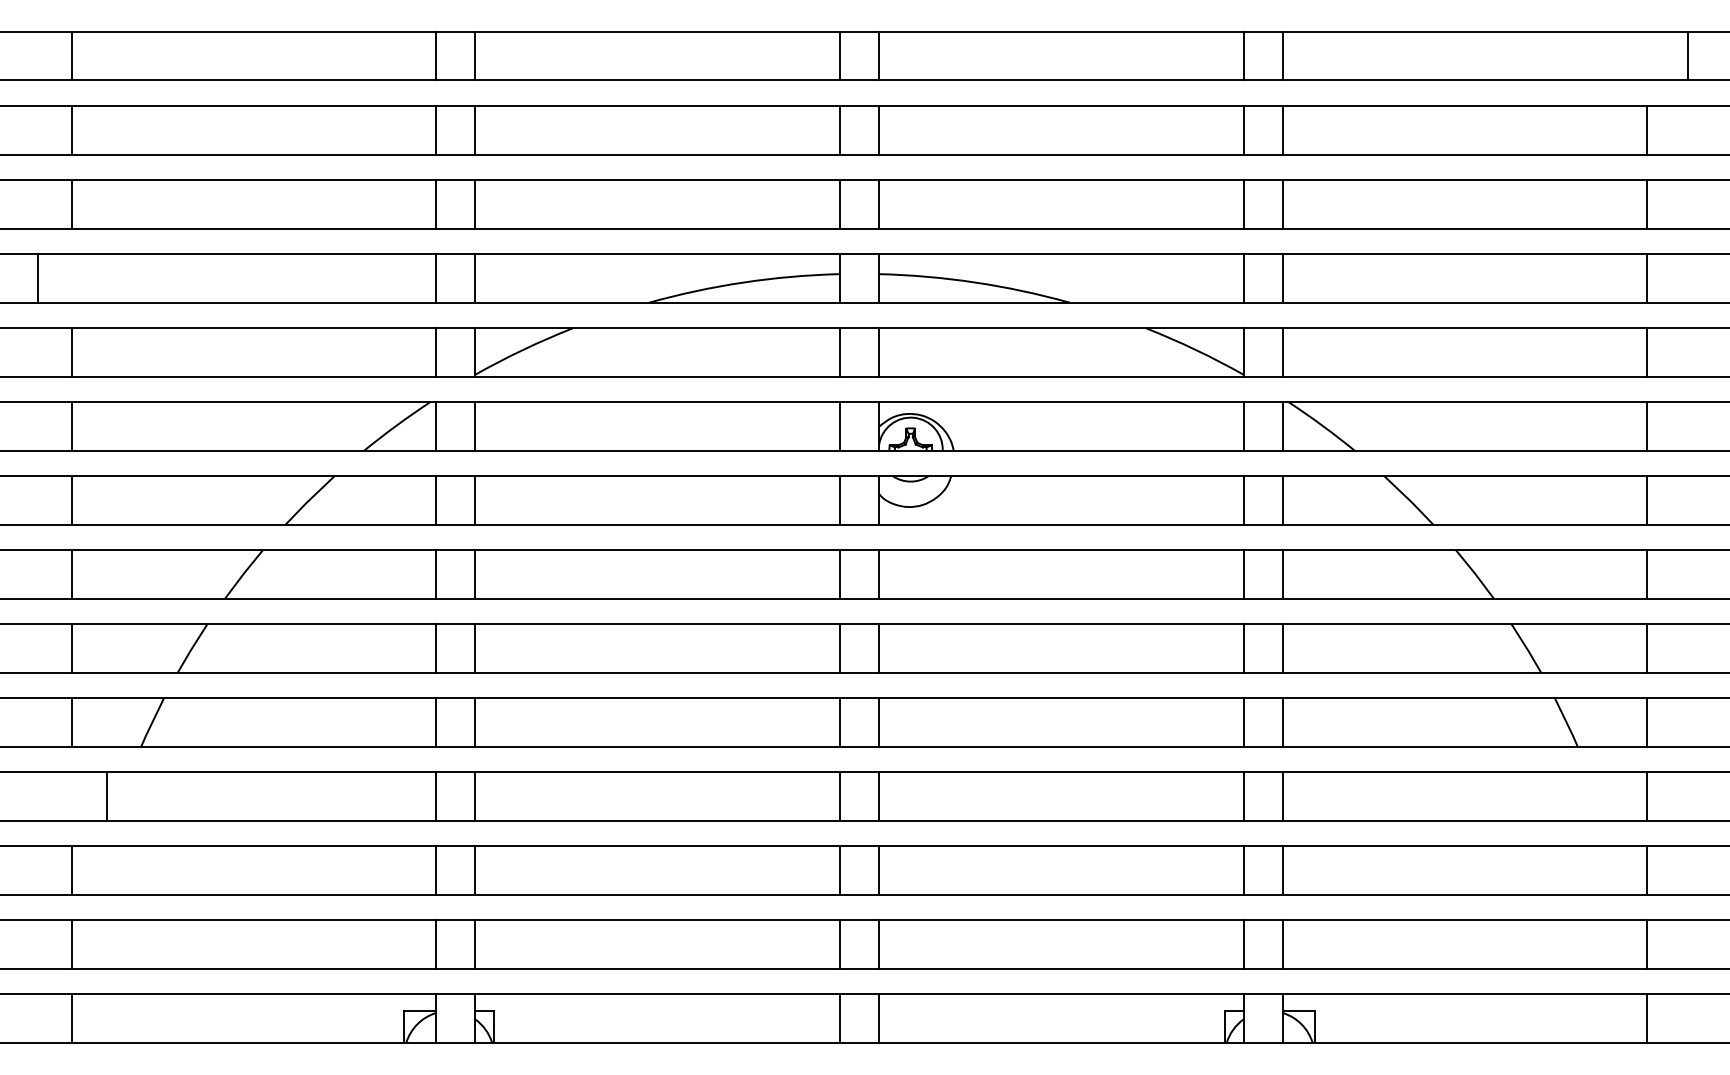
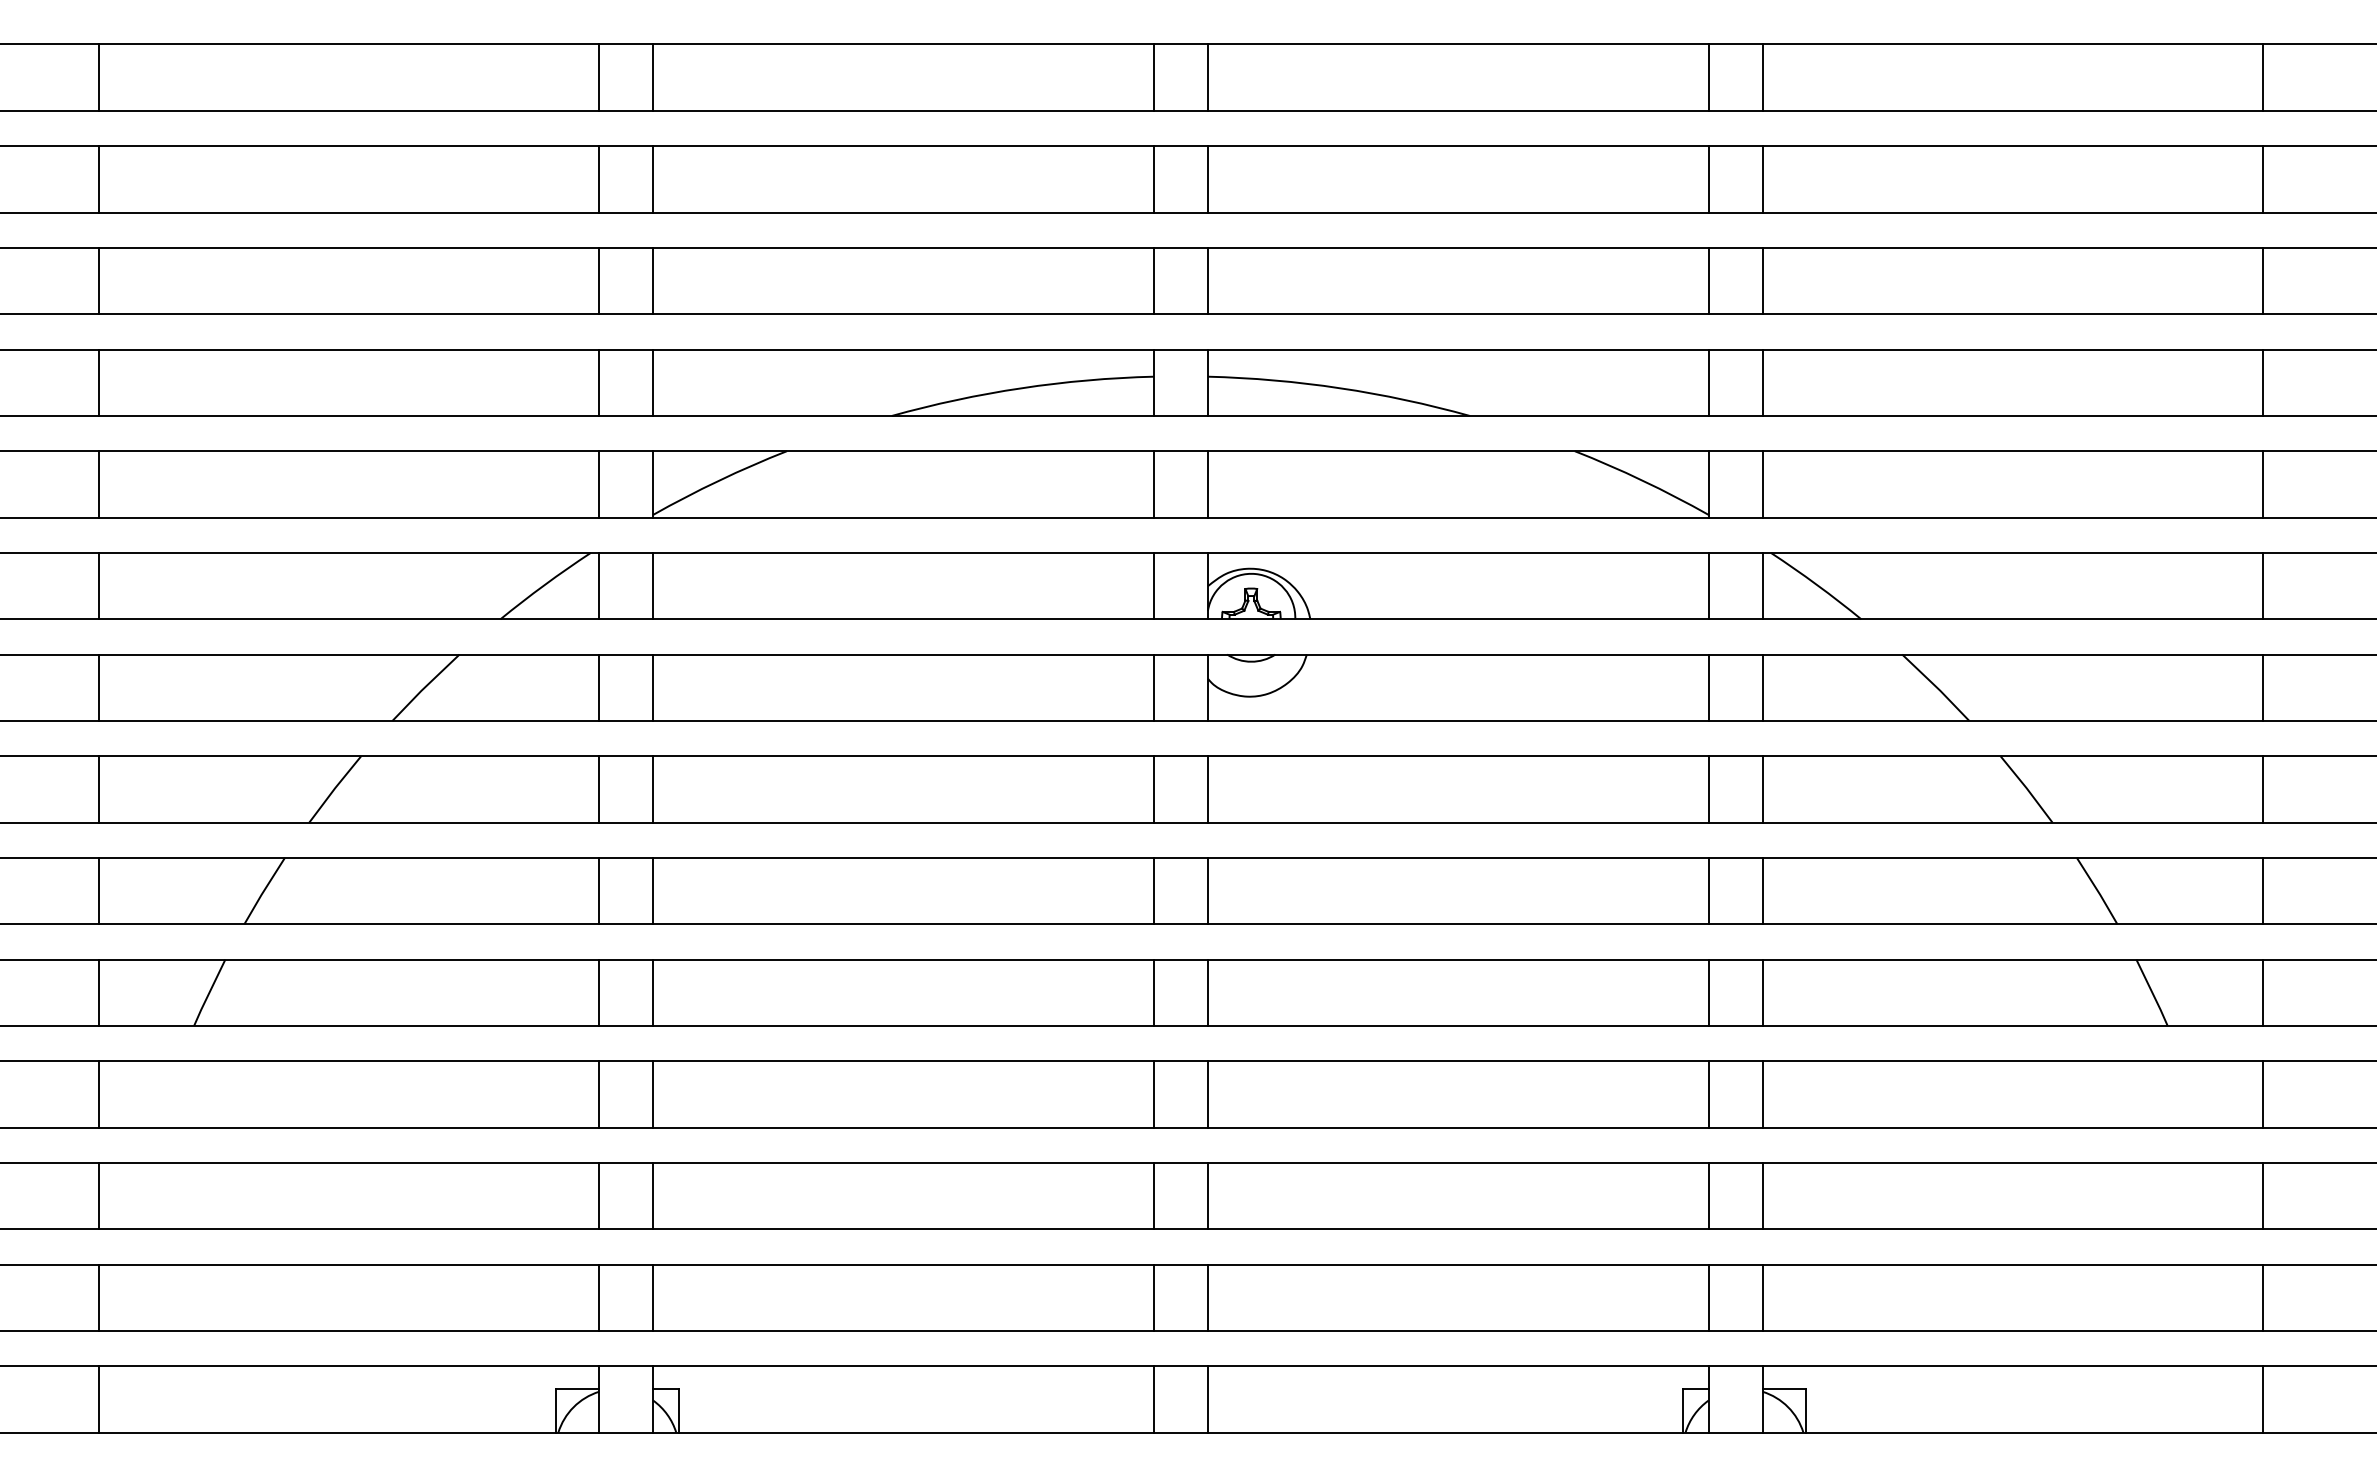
line: (1688, 56) -> (2263, 77), moved
line: (37, 278) -> (98, 382), moved
line: (106, 796) -> (98, 1094), moved

